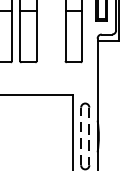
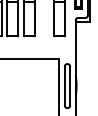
line: (80, 135) -> (64, 85), dashed -> solid
line: (89, 137) -> (70, 86), dashed -> solid

